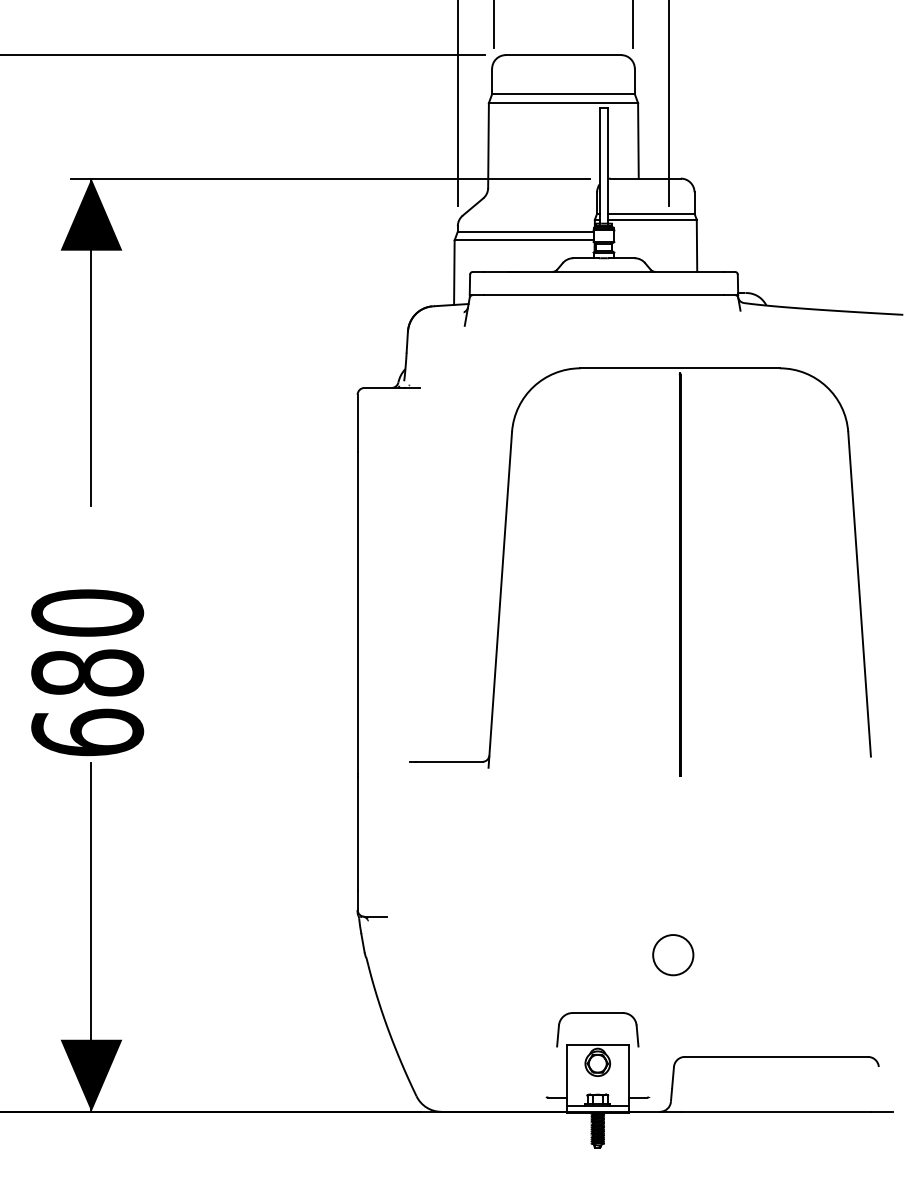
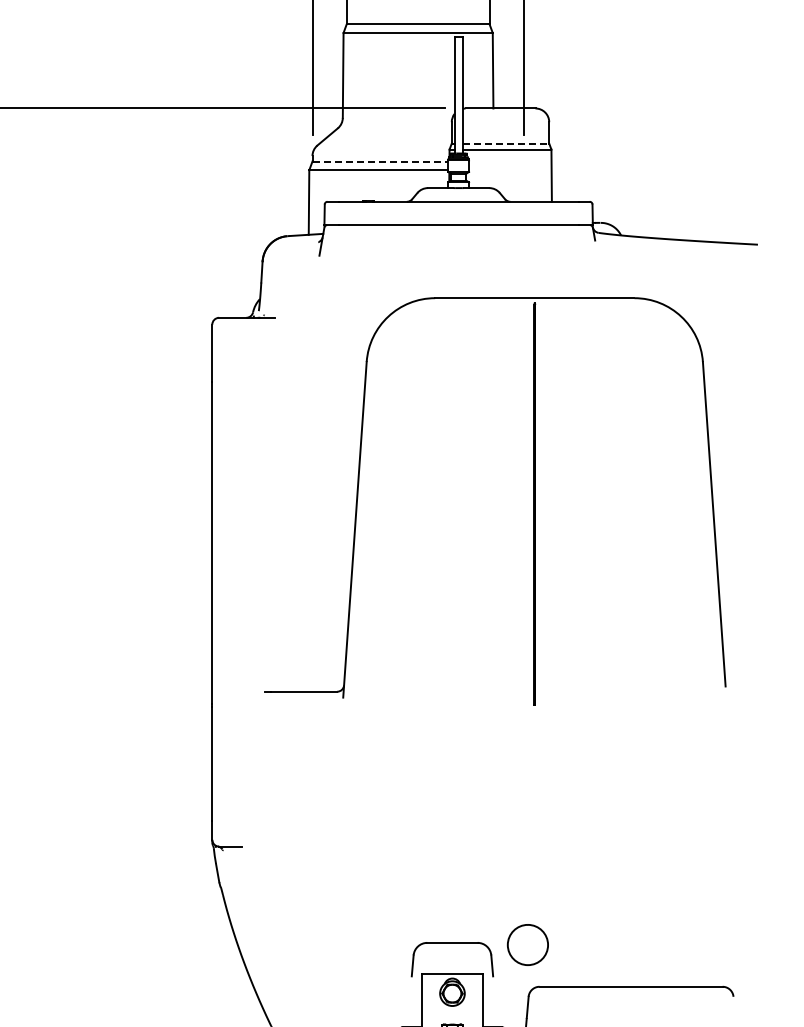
line: (651, 213) -> (506, 143), solid -> dashed
line: (525, 231) -> (380, 161), solid -> dashed
part: (673, 955) -> (528, 945), moved

